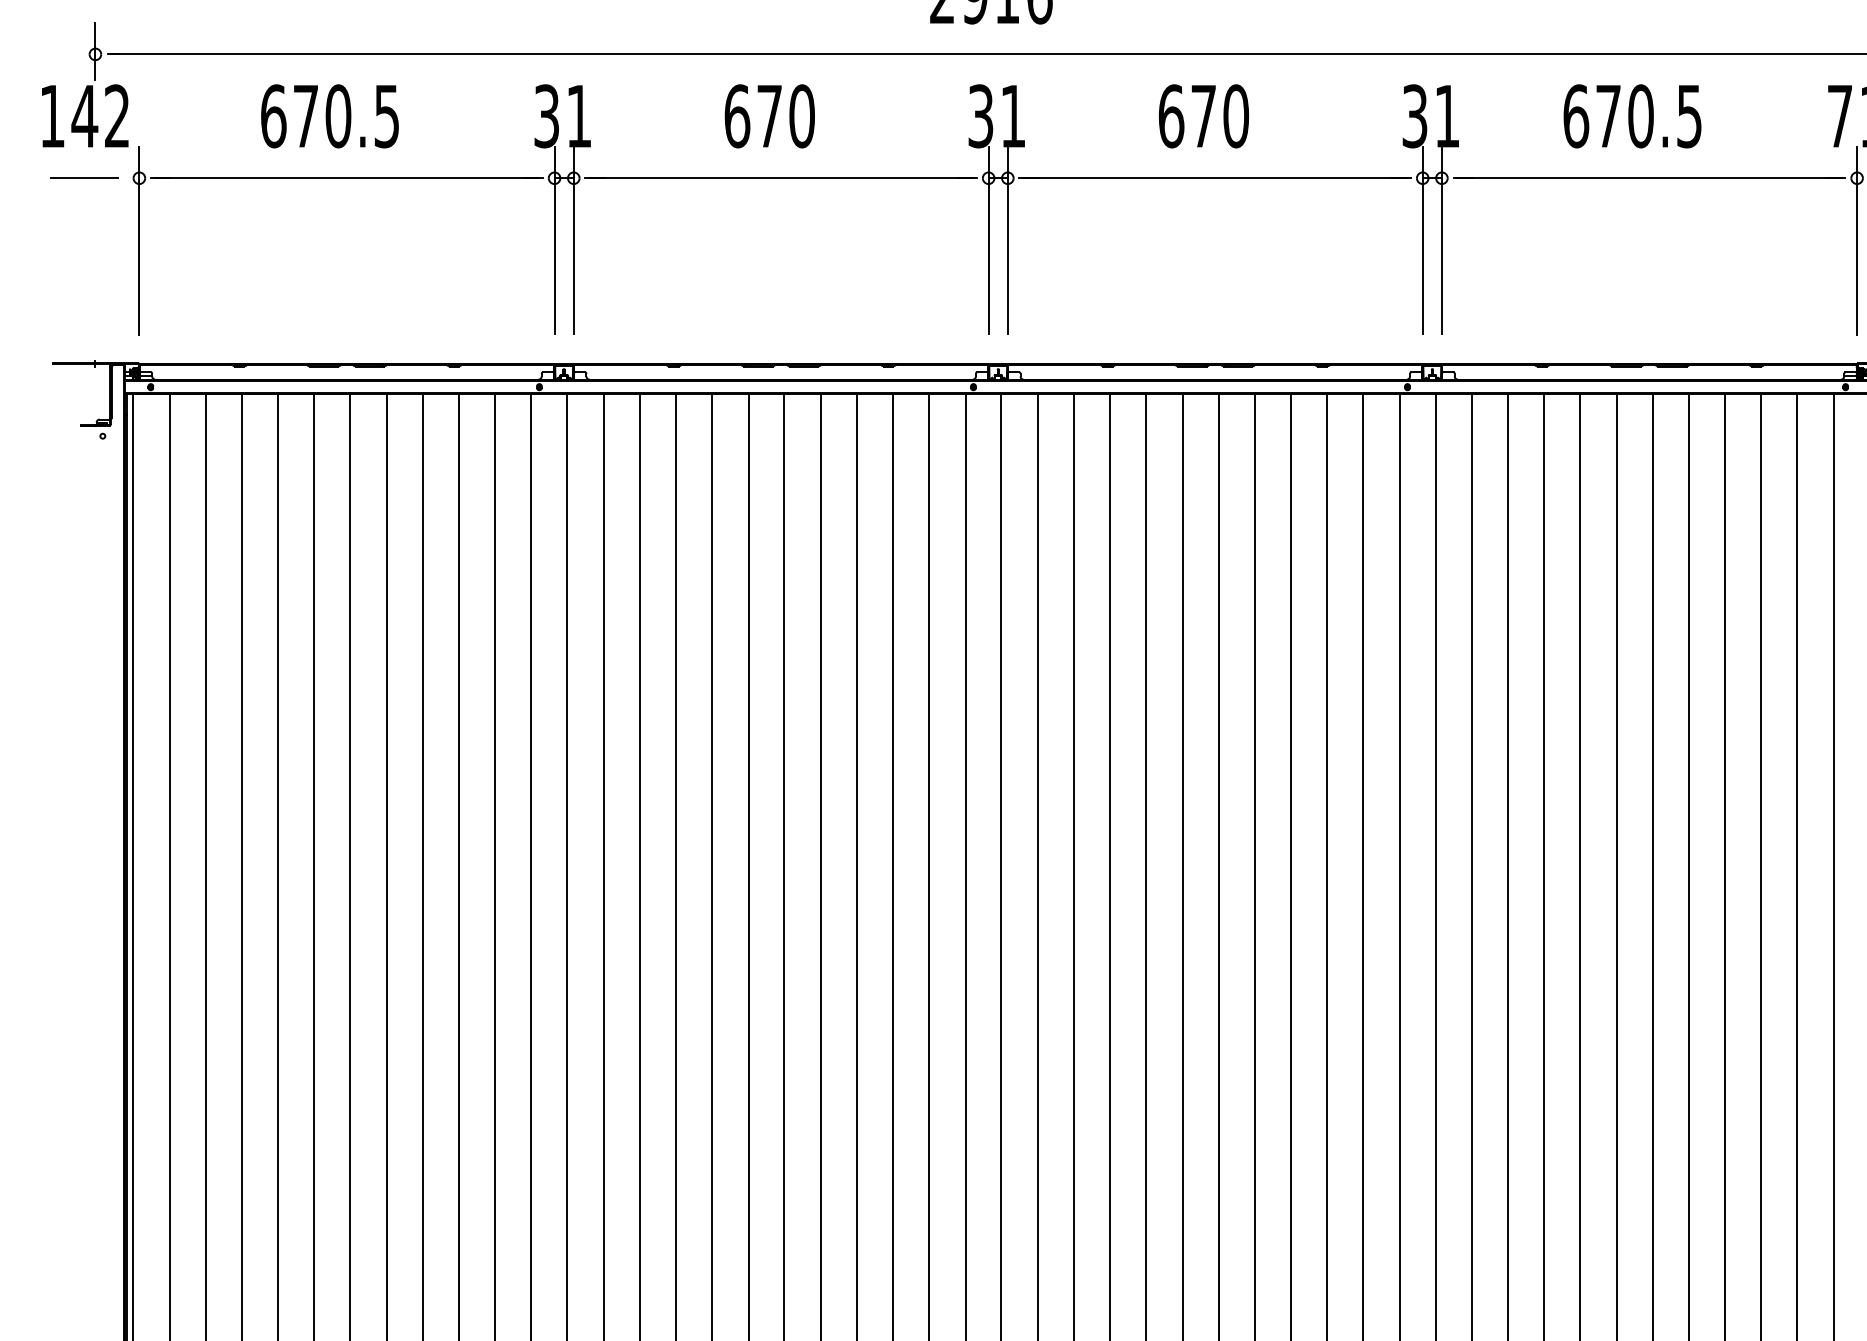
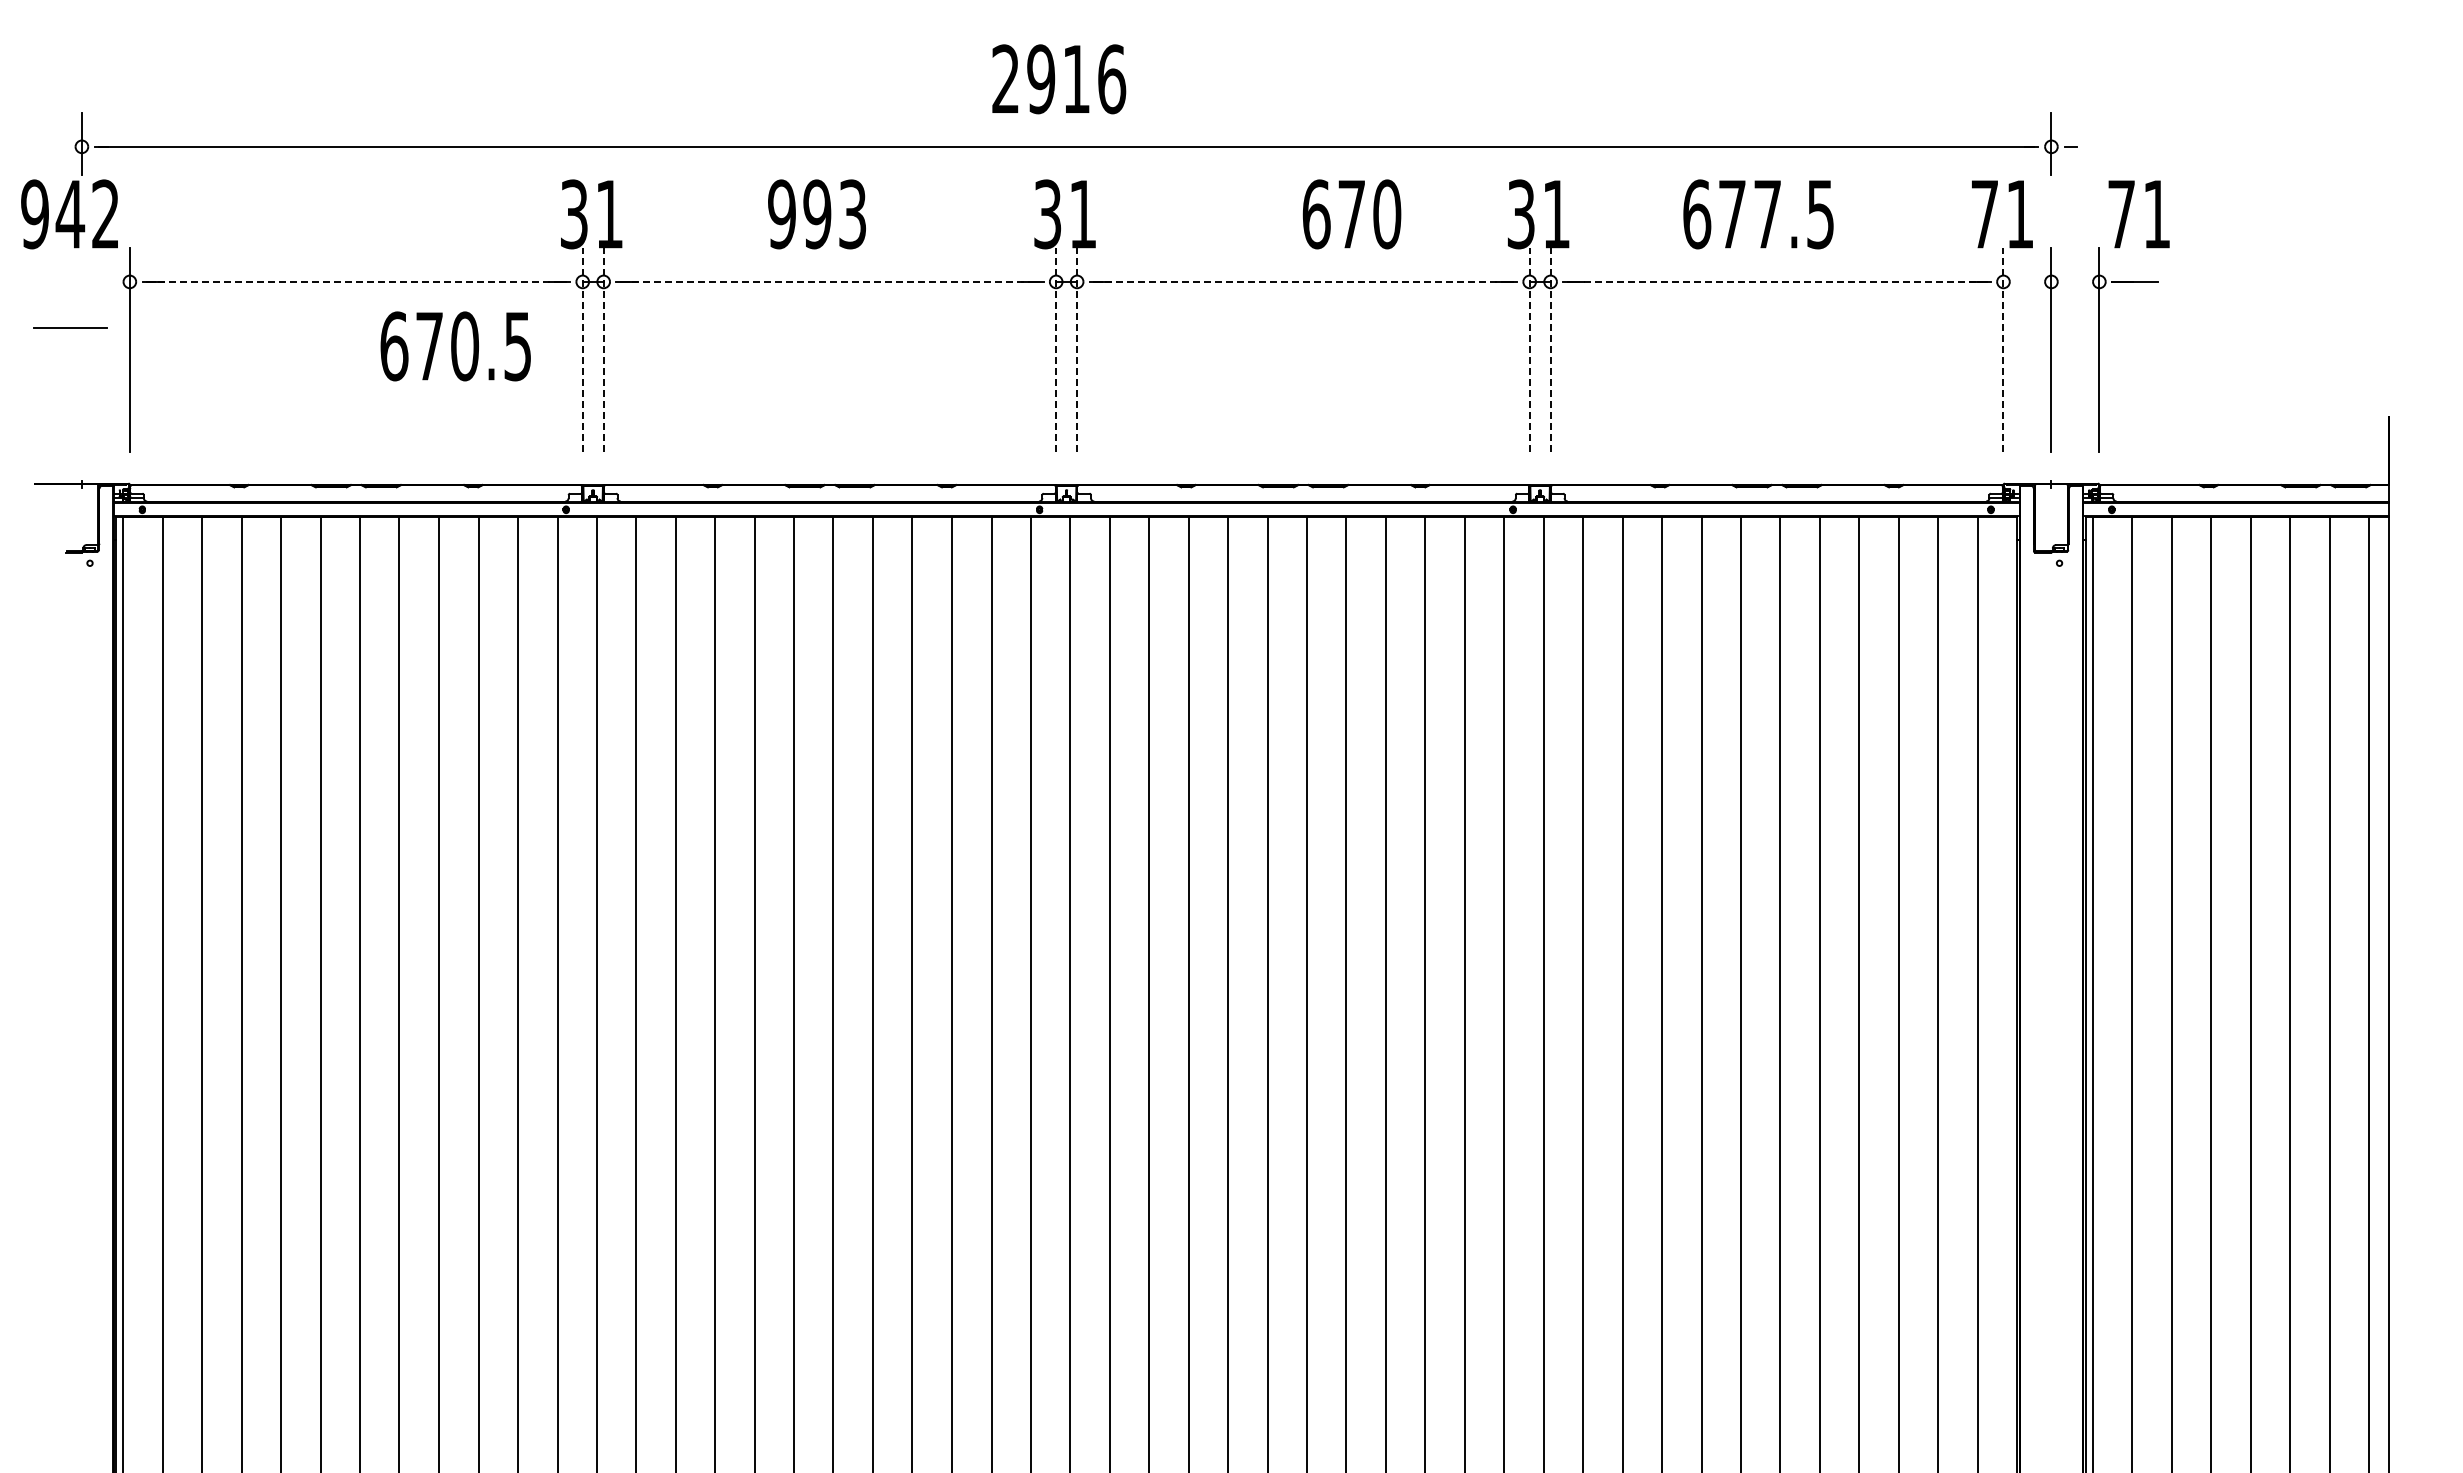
text: (51, 116) -> (34, 214), 142 -> 942
text: (329, 116) -> (455, 346), moved
text: (769, 116) -> (817, 214), 670 -> 993
text: (1203, 116) -> (1351, 214), moved
text: (1640, 116) -> (1767, 214), 670.5 -> 677.5
line: (84, 177) -> (70, 327), moved
line: (347, 177) -> (356, 281), solid -> dashed
line: (781, 177) -> (830, 281), solid -> dashed
line: (1215, 177) -> (1303, 281), solid -> dashed
line: (1649, 177) -> (1777, 281), solid -> dashed
line: (1857, 240) -> (2003, 349), solid -> dashed
line: (554, 241) -> (582, 350), solid -> dashed
line: (573, 241) -> (603, 350), solid -> dashed
line: (988, 241) -> (1056, 350), solid -> dashed
line: (1008, 241) -> (1077, 350), solid -> dashed
line: (1422, 241) -> (1529, 350), solid -> dashed
line: (1441, 241) -> (1550, 350), solid -> dashed

